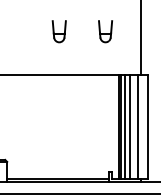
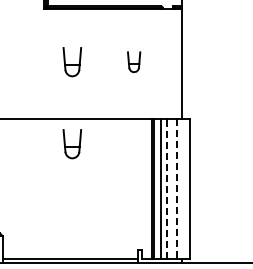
part: (105, 31) -> (133, 62), size x0.7
part: (59, 93) -> (72, 144), added
line: (130, 127) -> (167, 189), solid -> dashed
line: (137, 127) -> (177, 189), solid -> dashed

